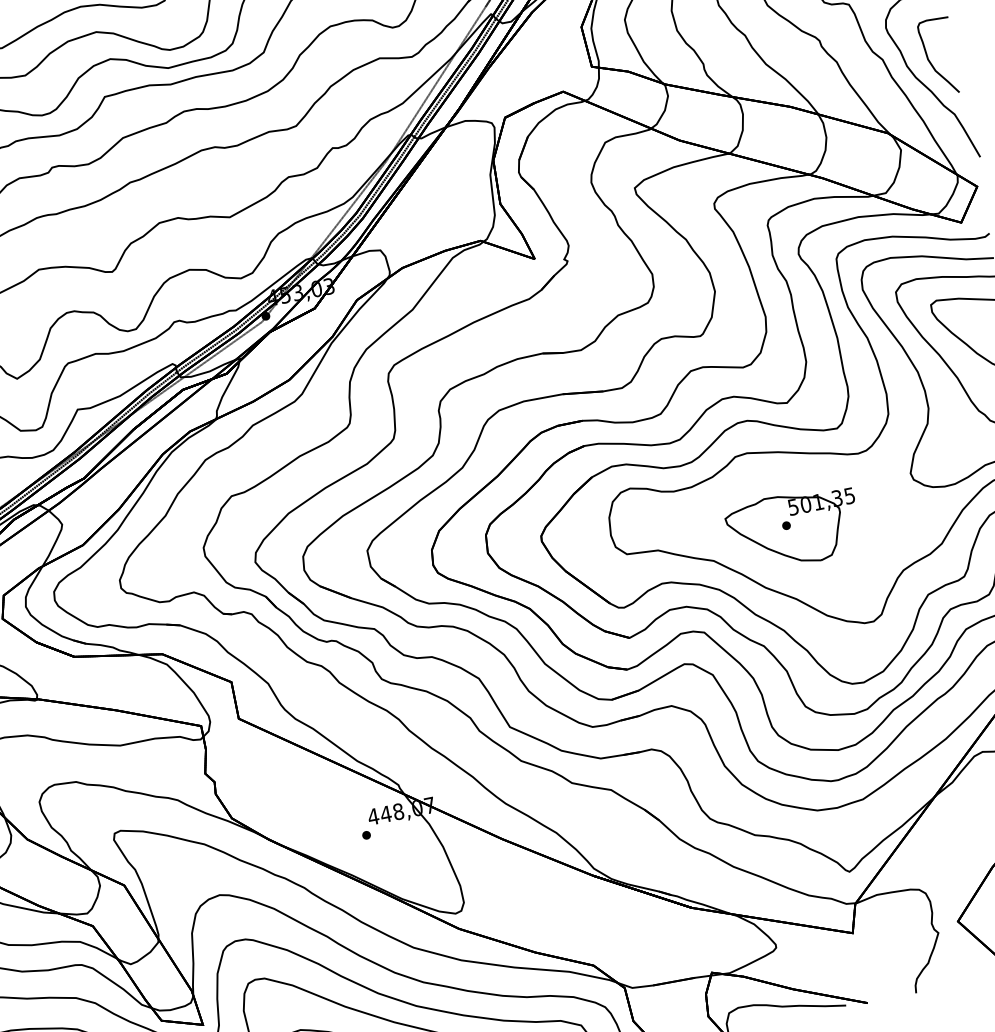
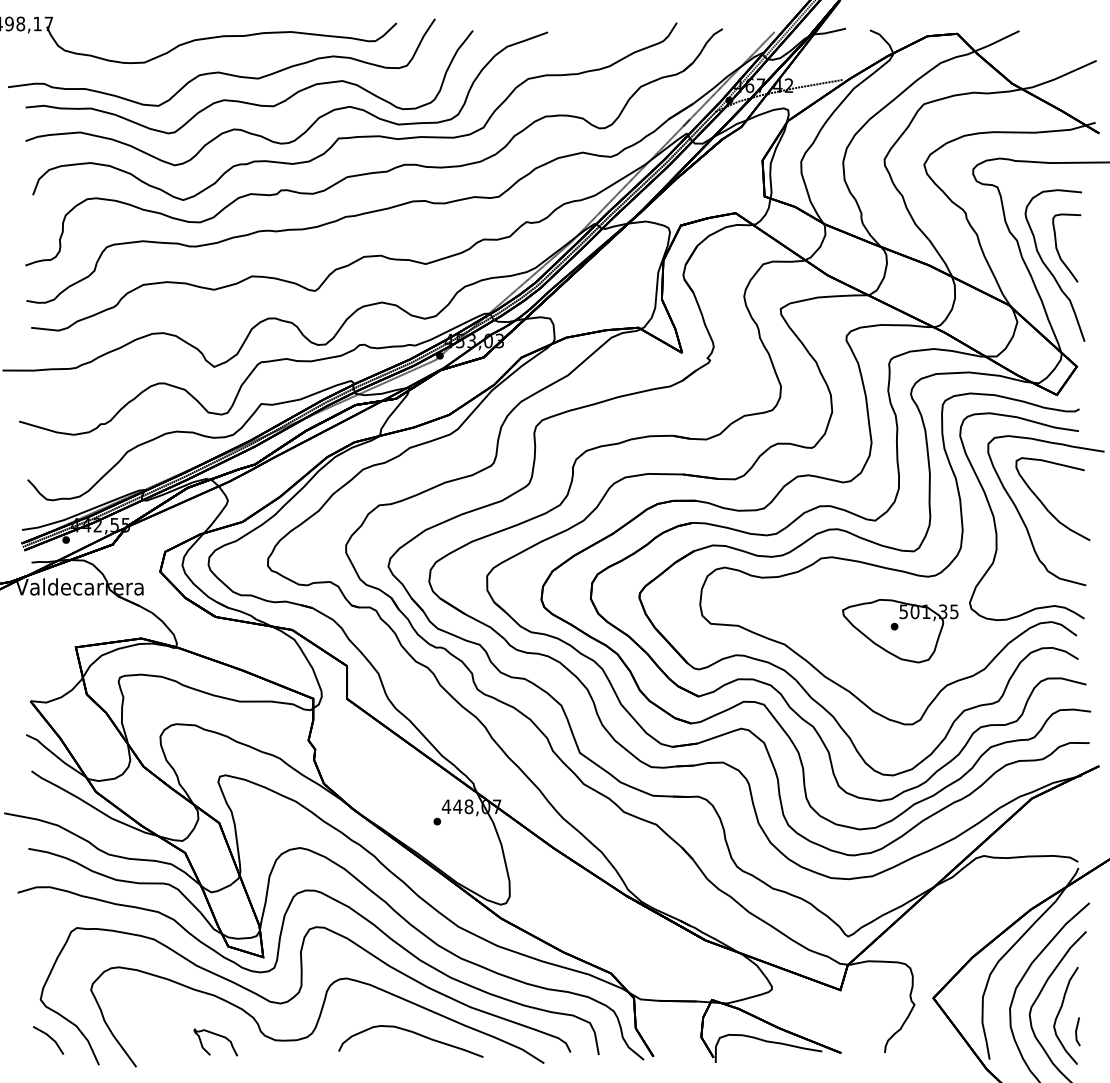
part: (794, 529) -> (900, 631), moved

